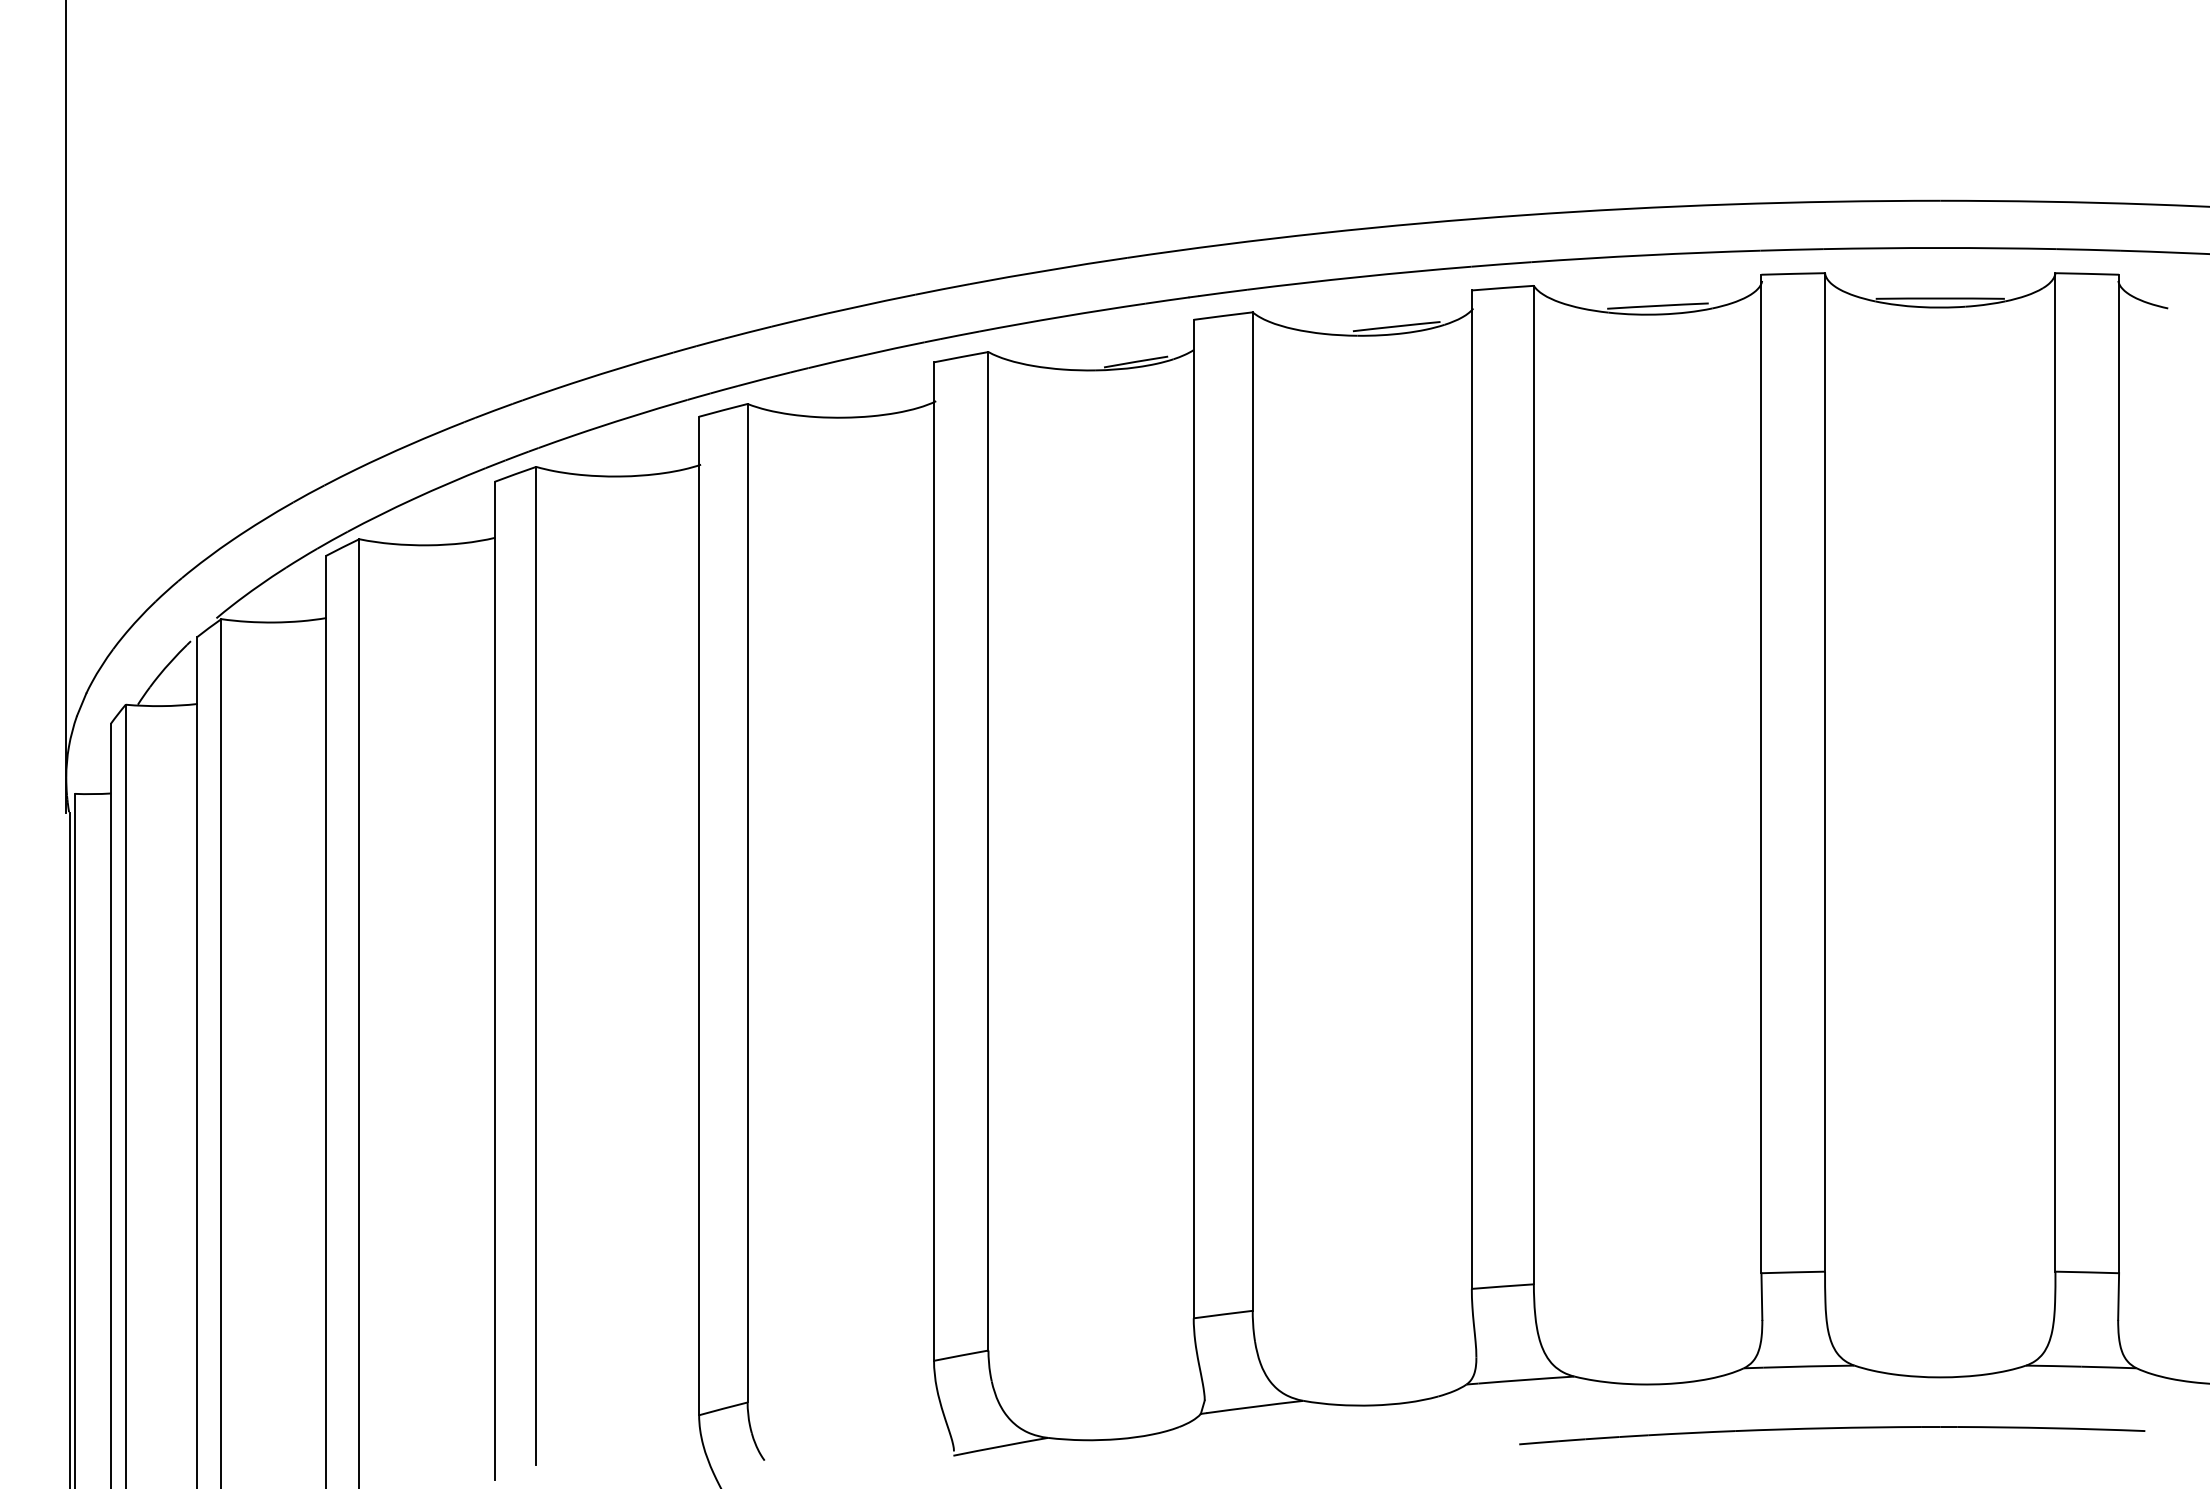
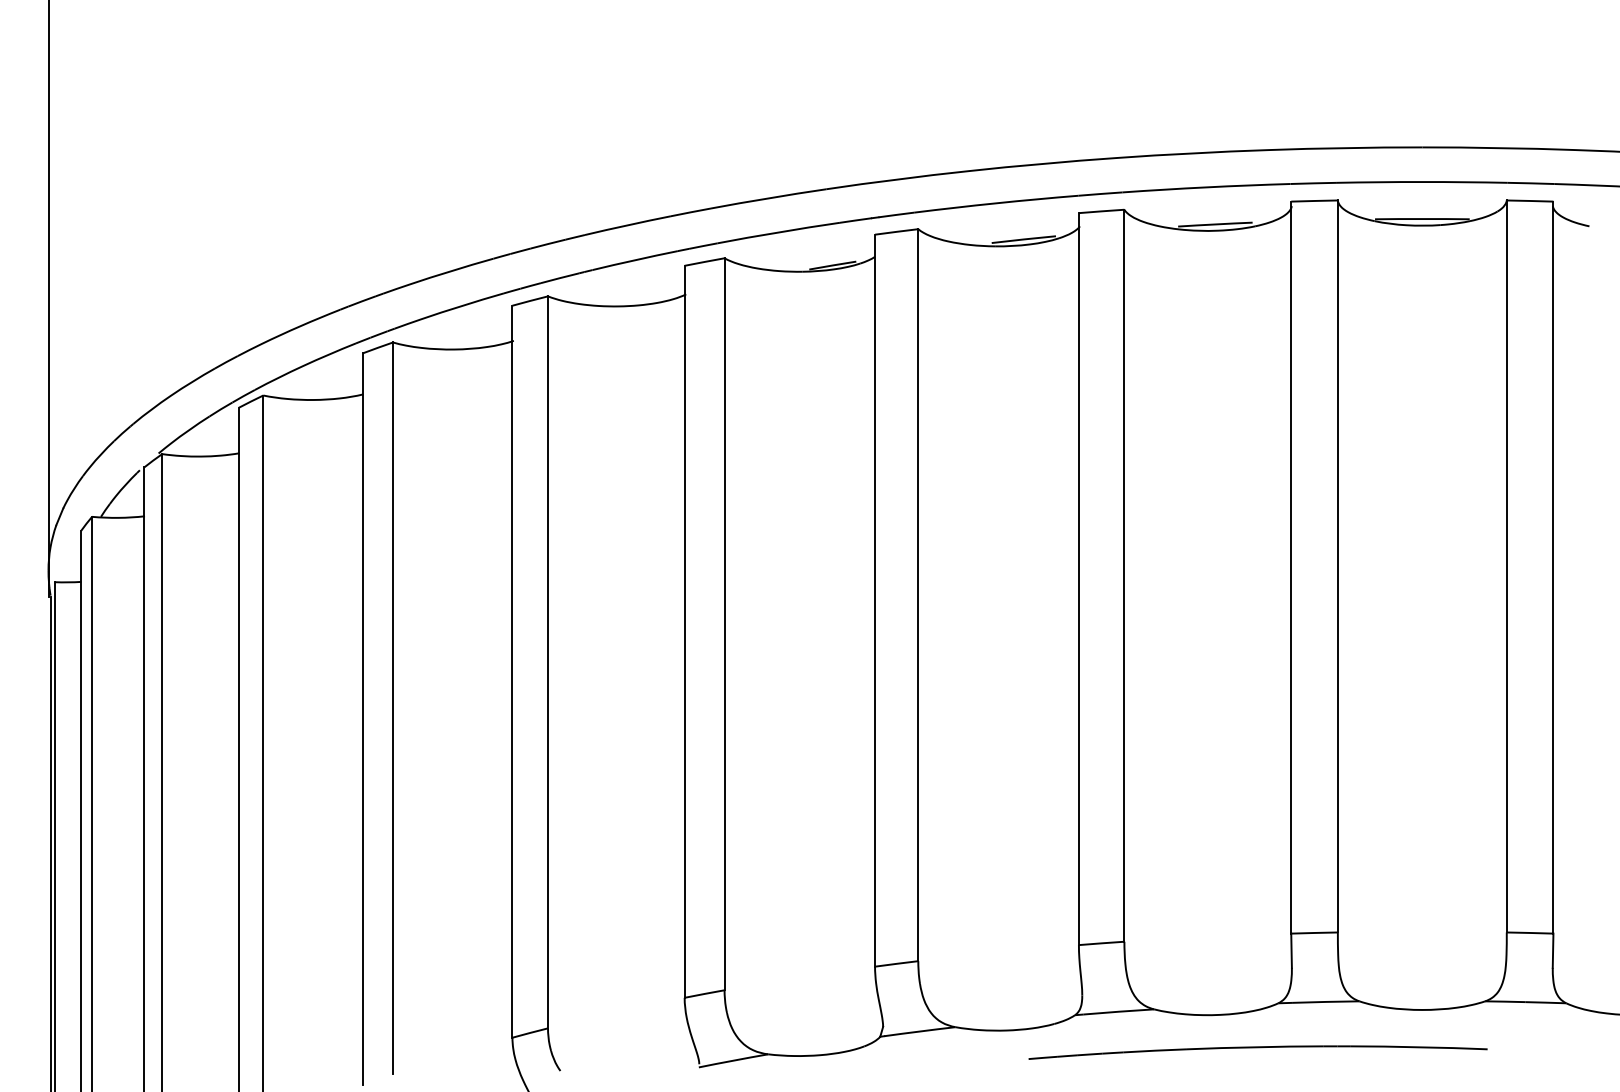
part: (1831, 1429) -> (1257, 1048), moved

